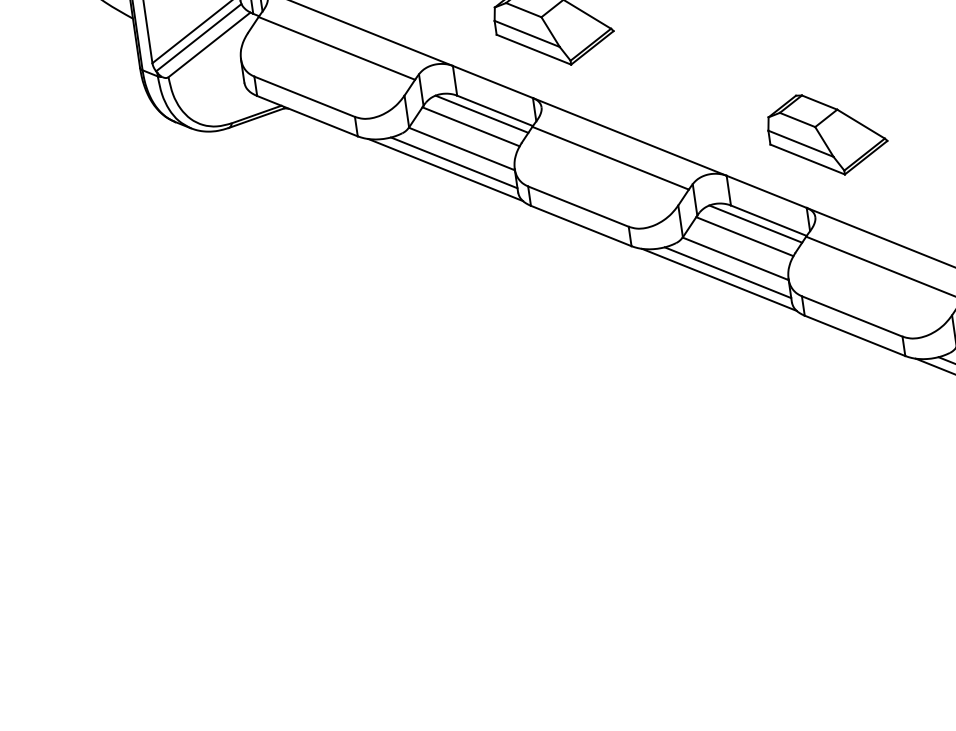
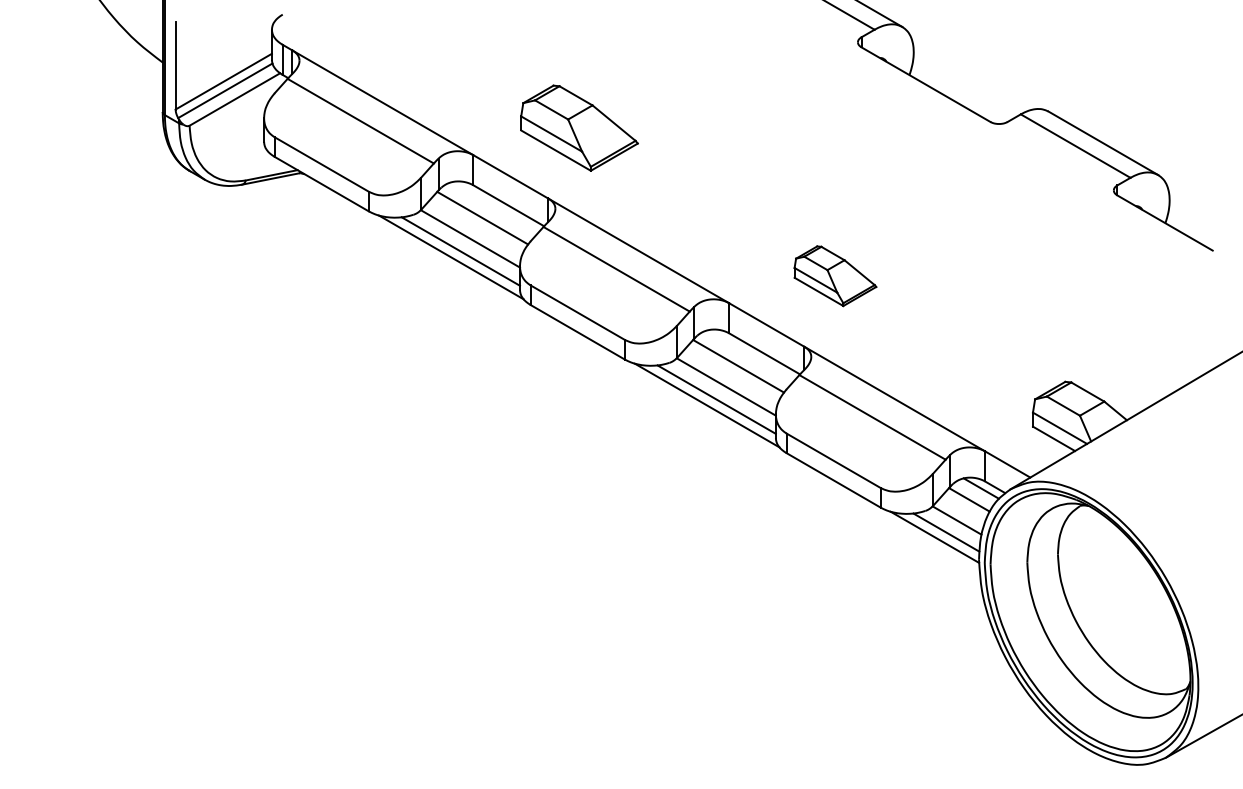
line: (481, 114) -> (494, 207), removed
part: (827, 133) -> (835, 275), size x0.7
line: (755, 224) -> (750, 355), removed

